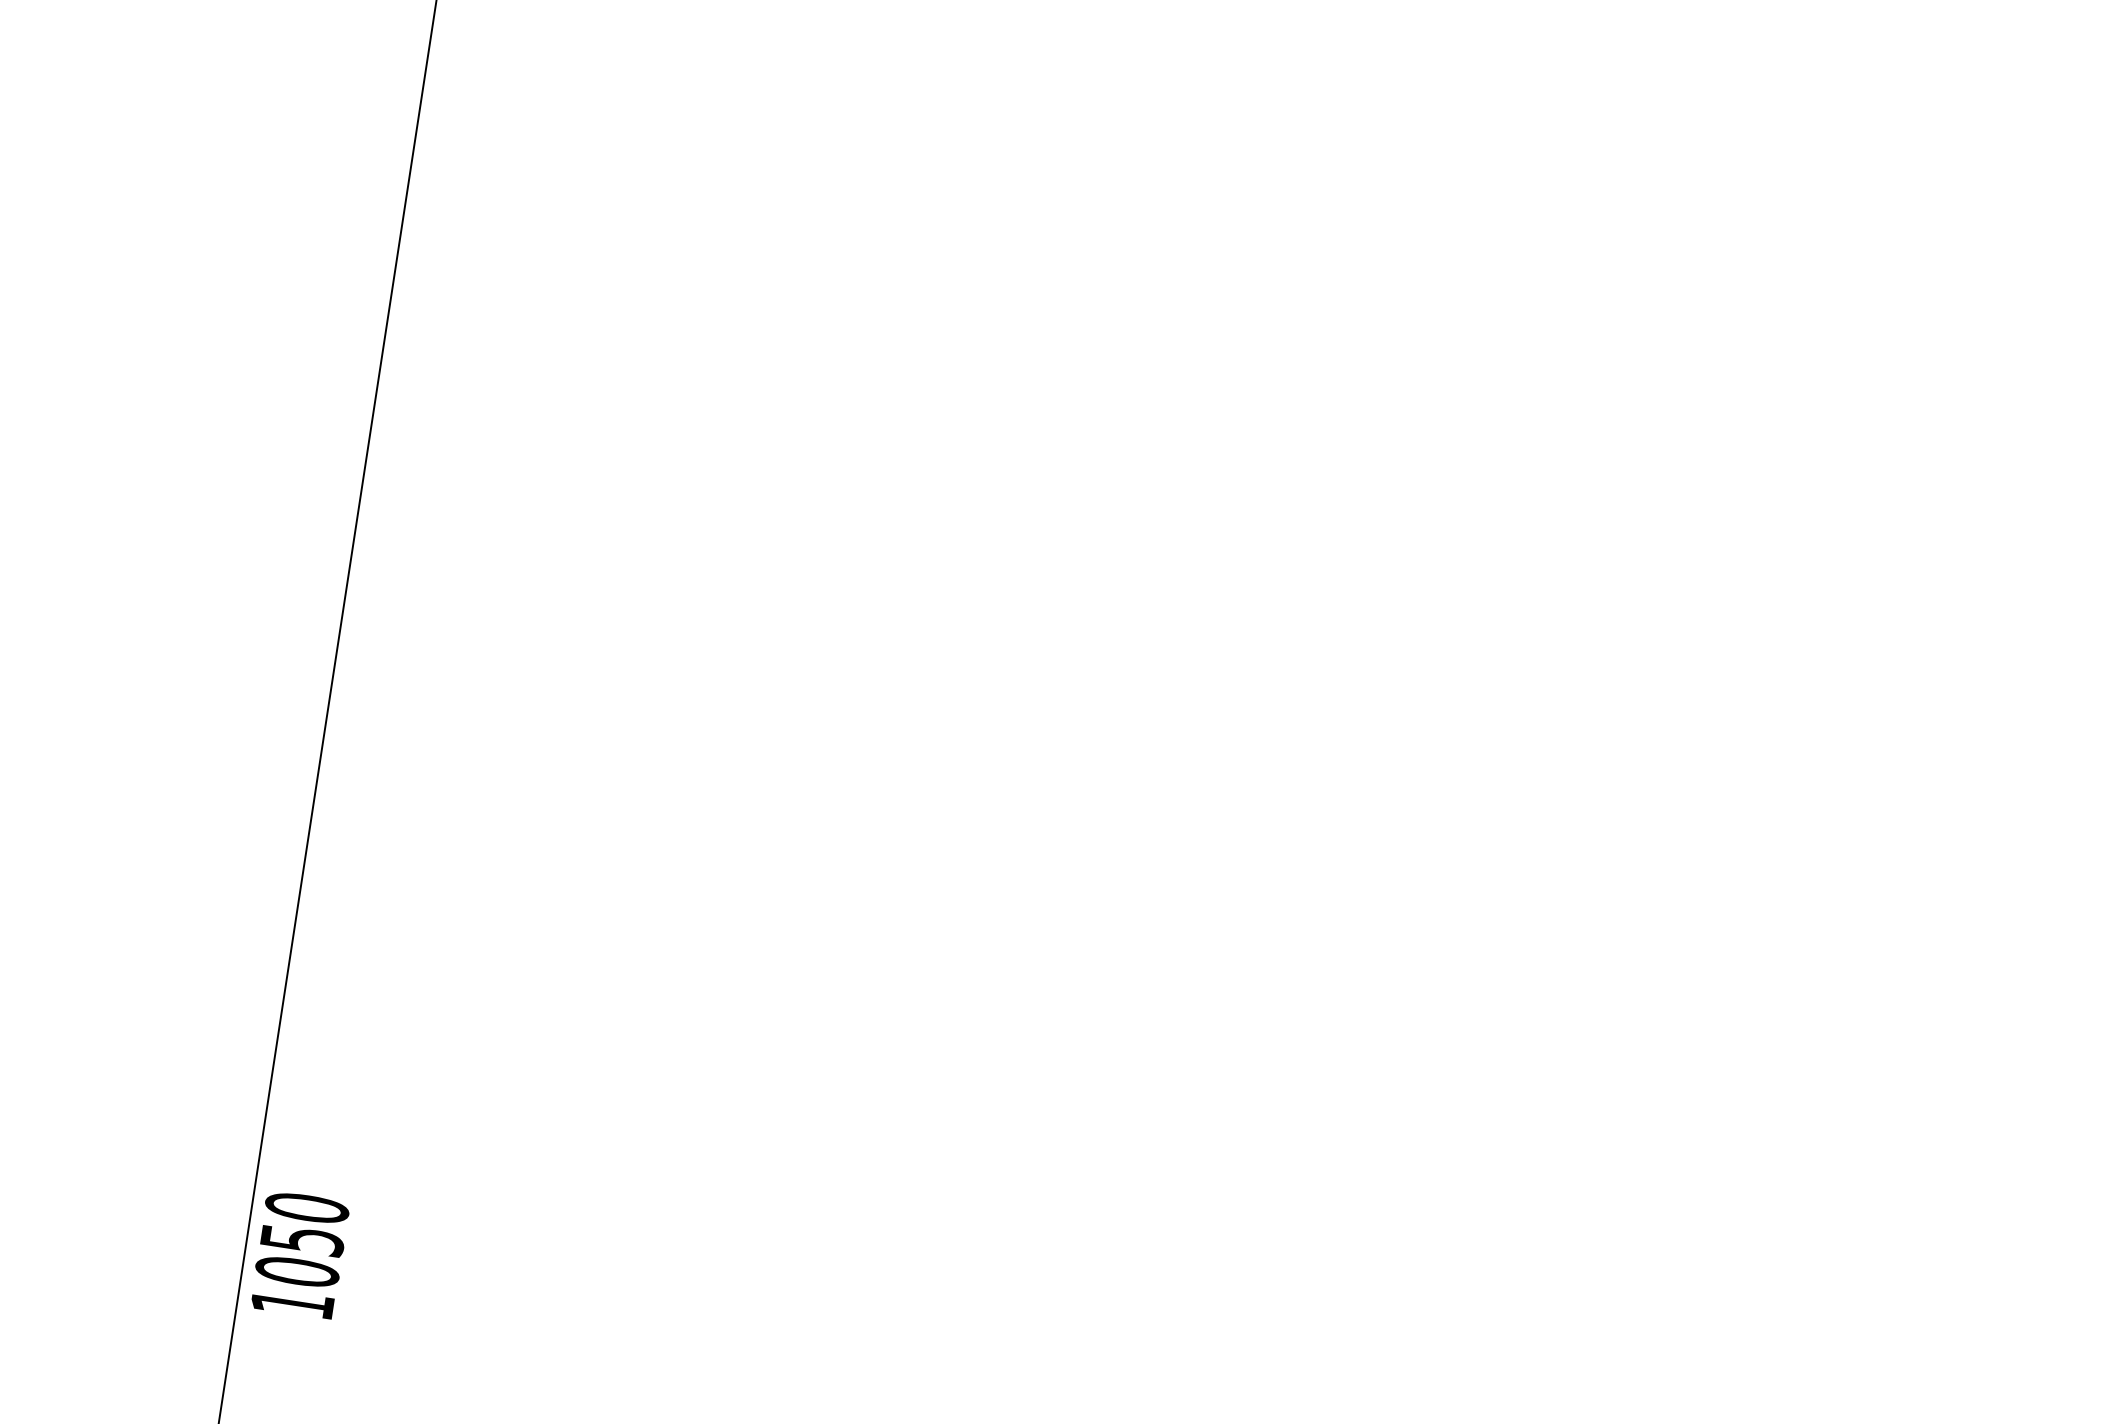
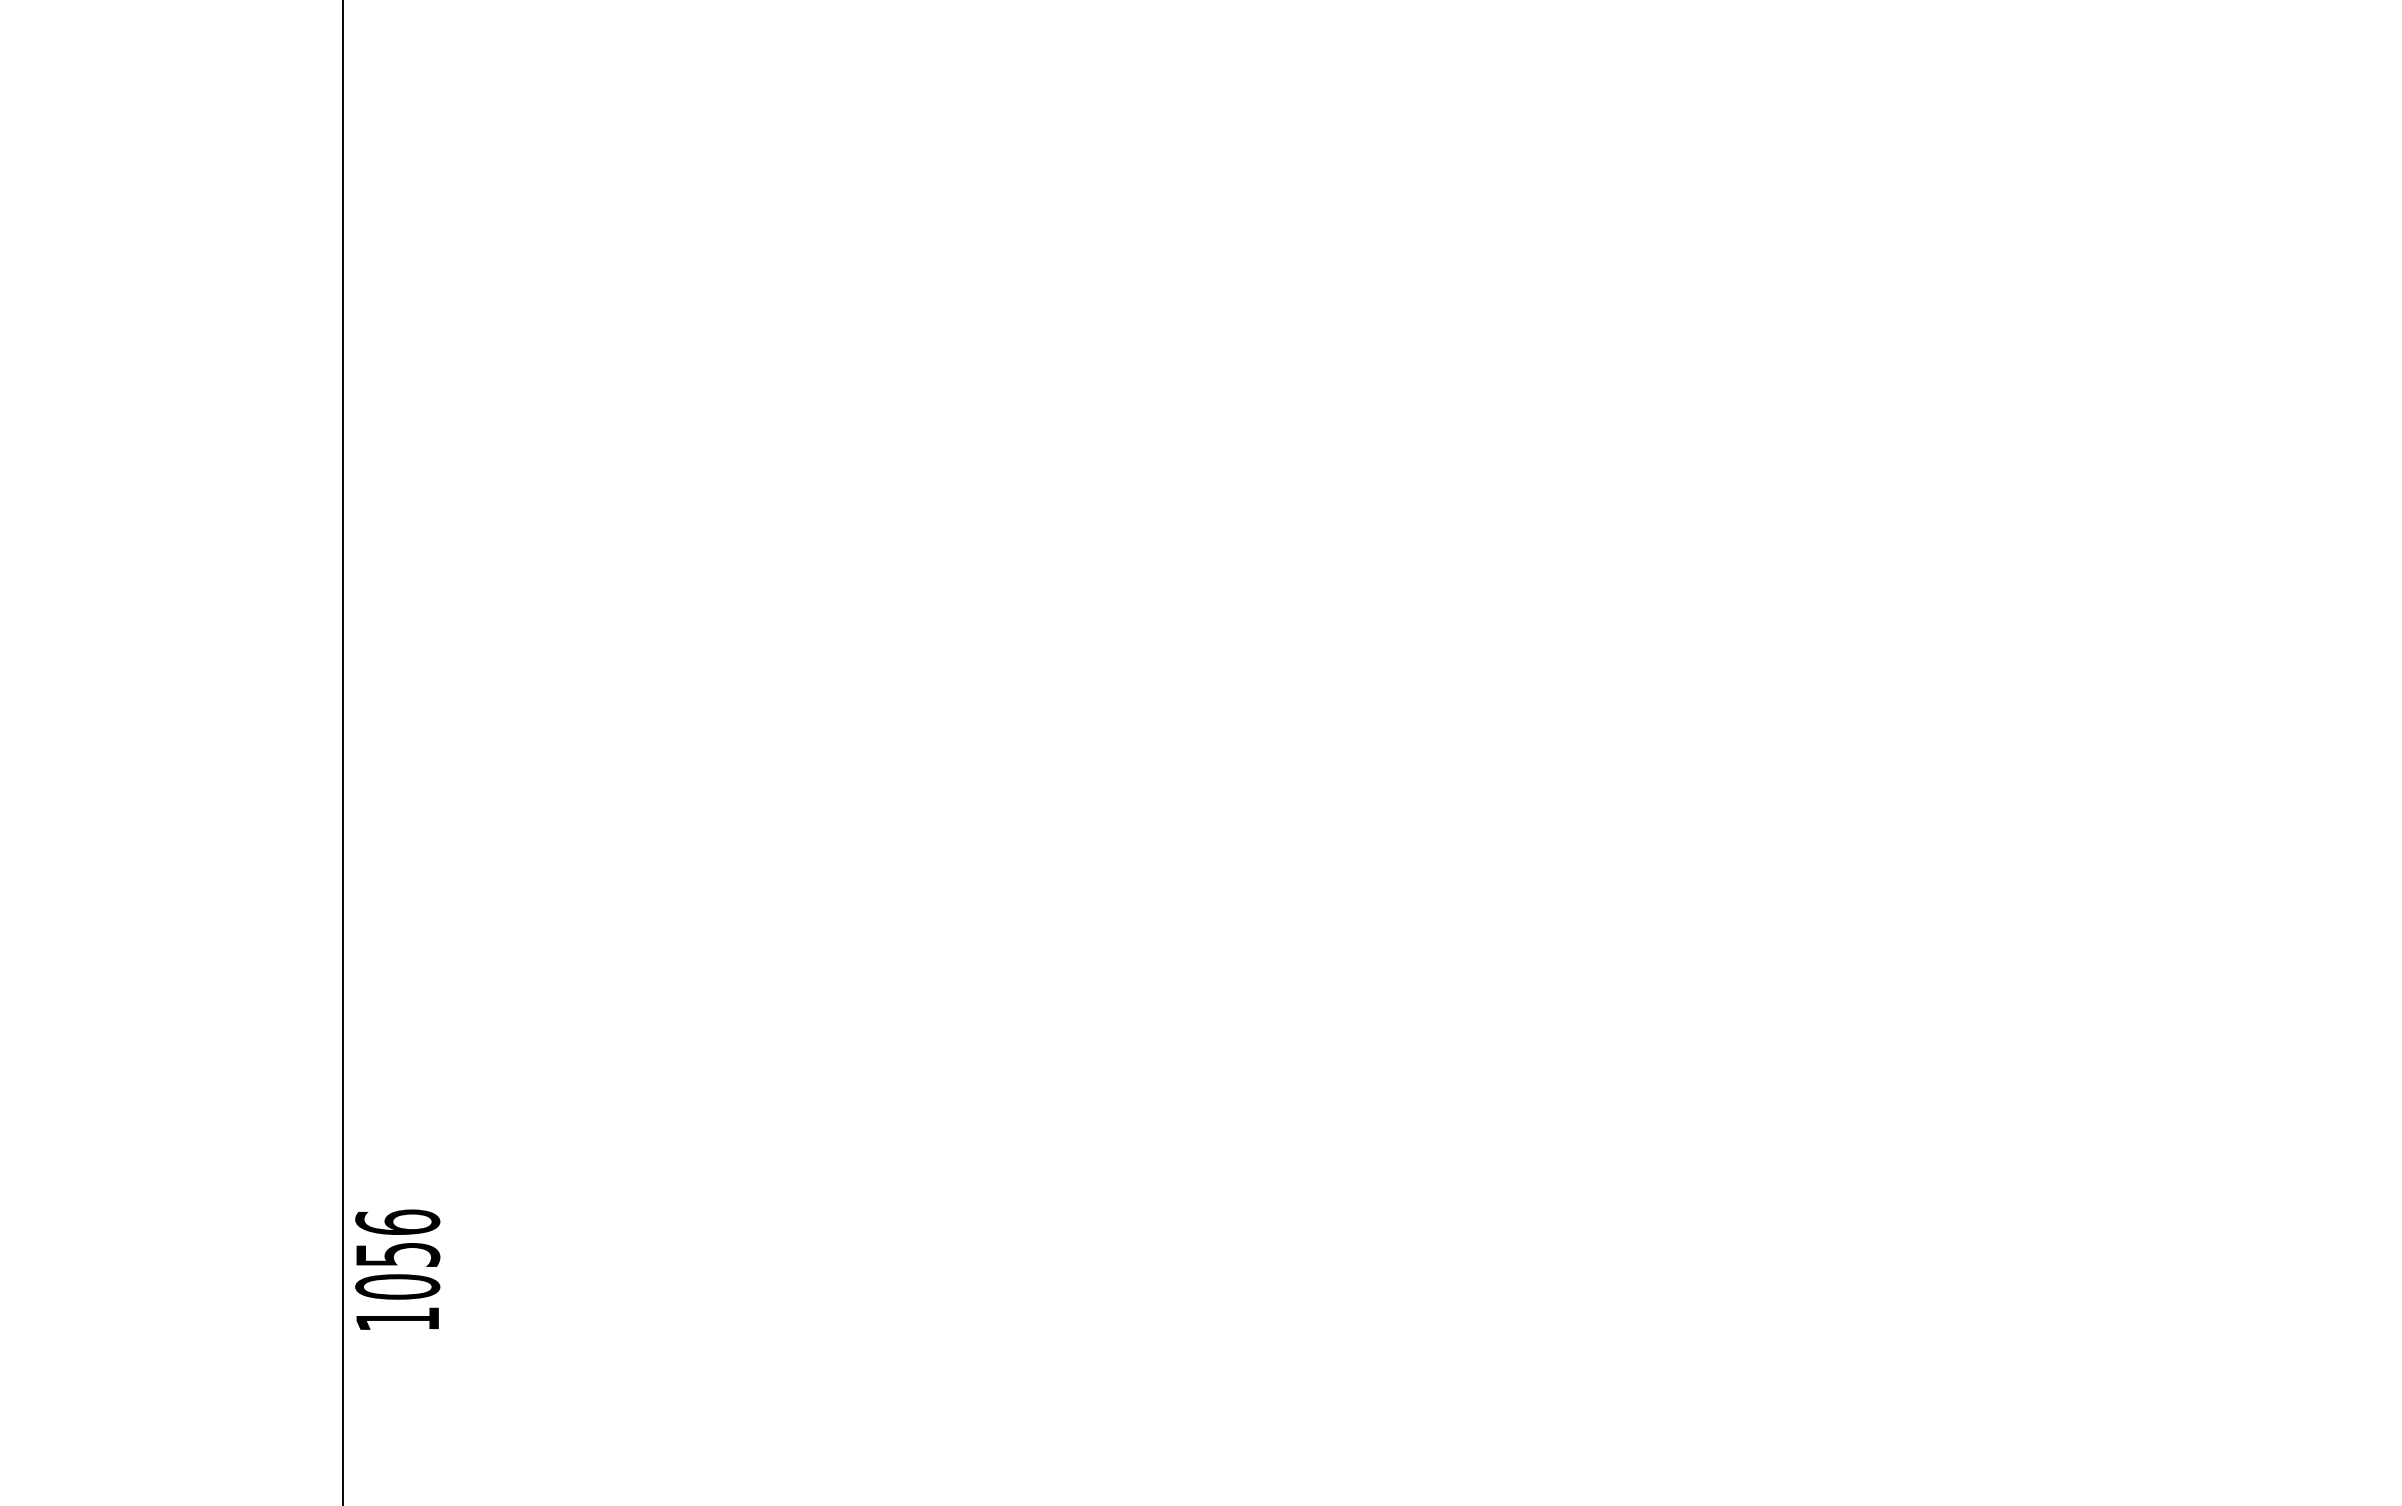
text: (306, 1208) -> (397, 1222), 1050 -> 1056

